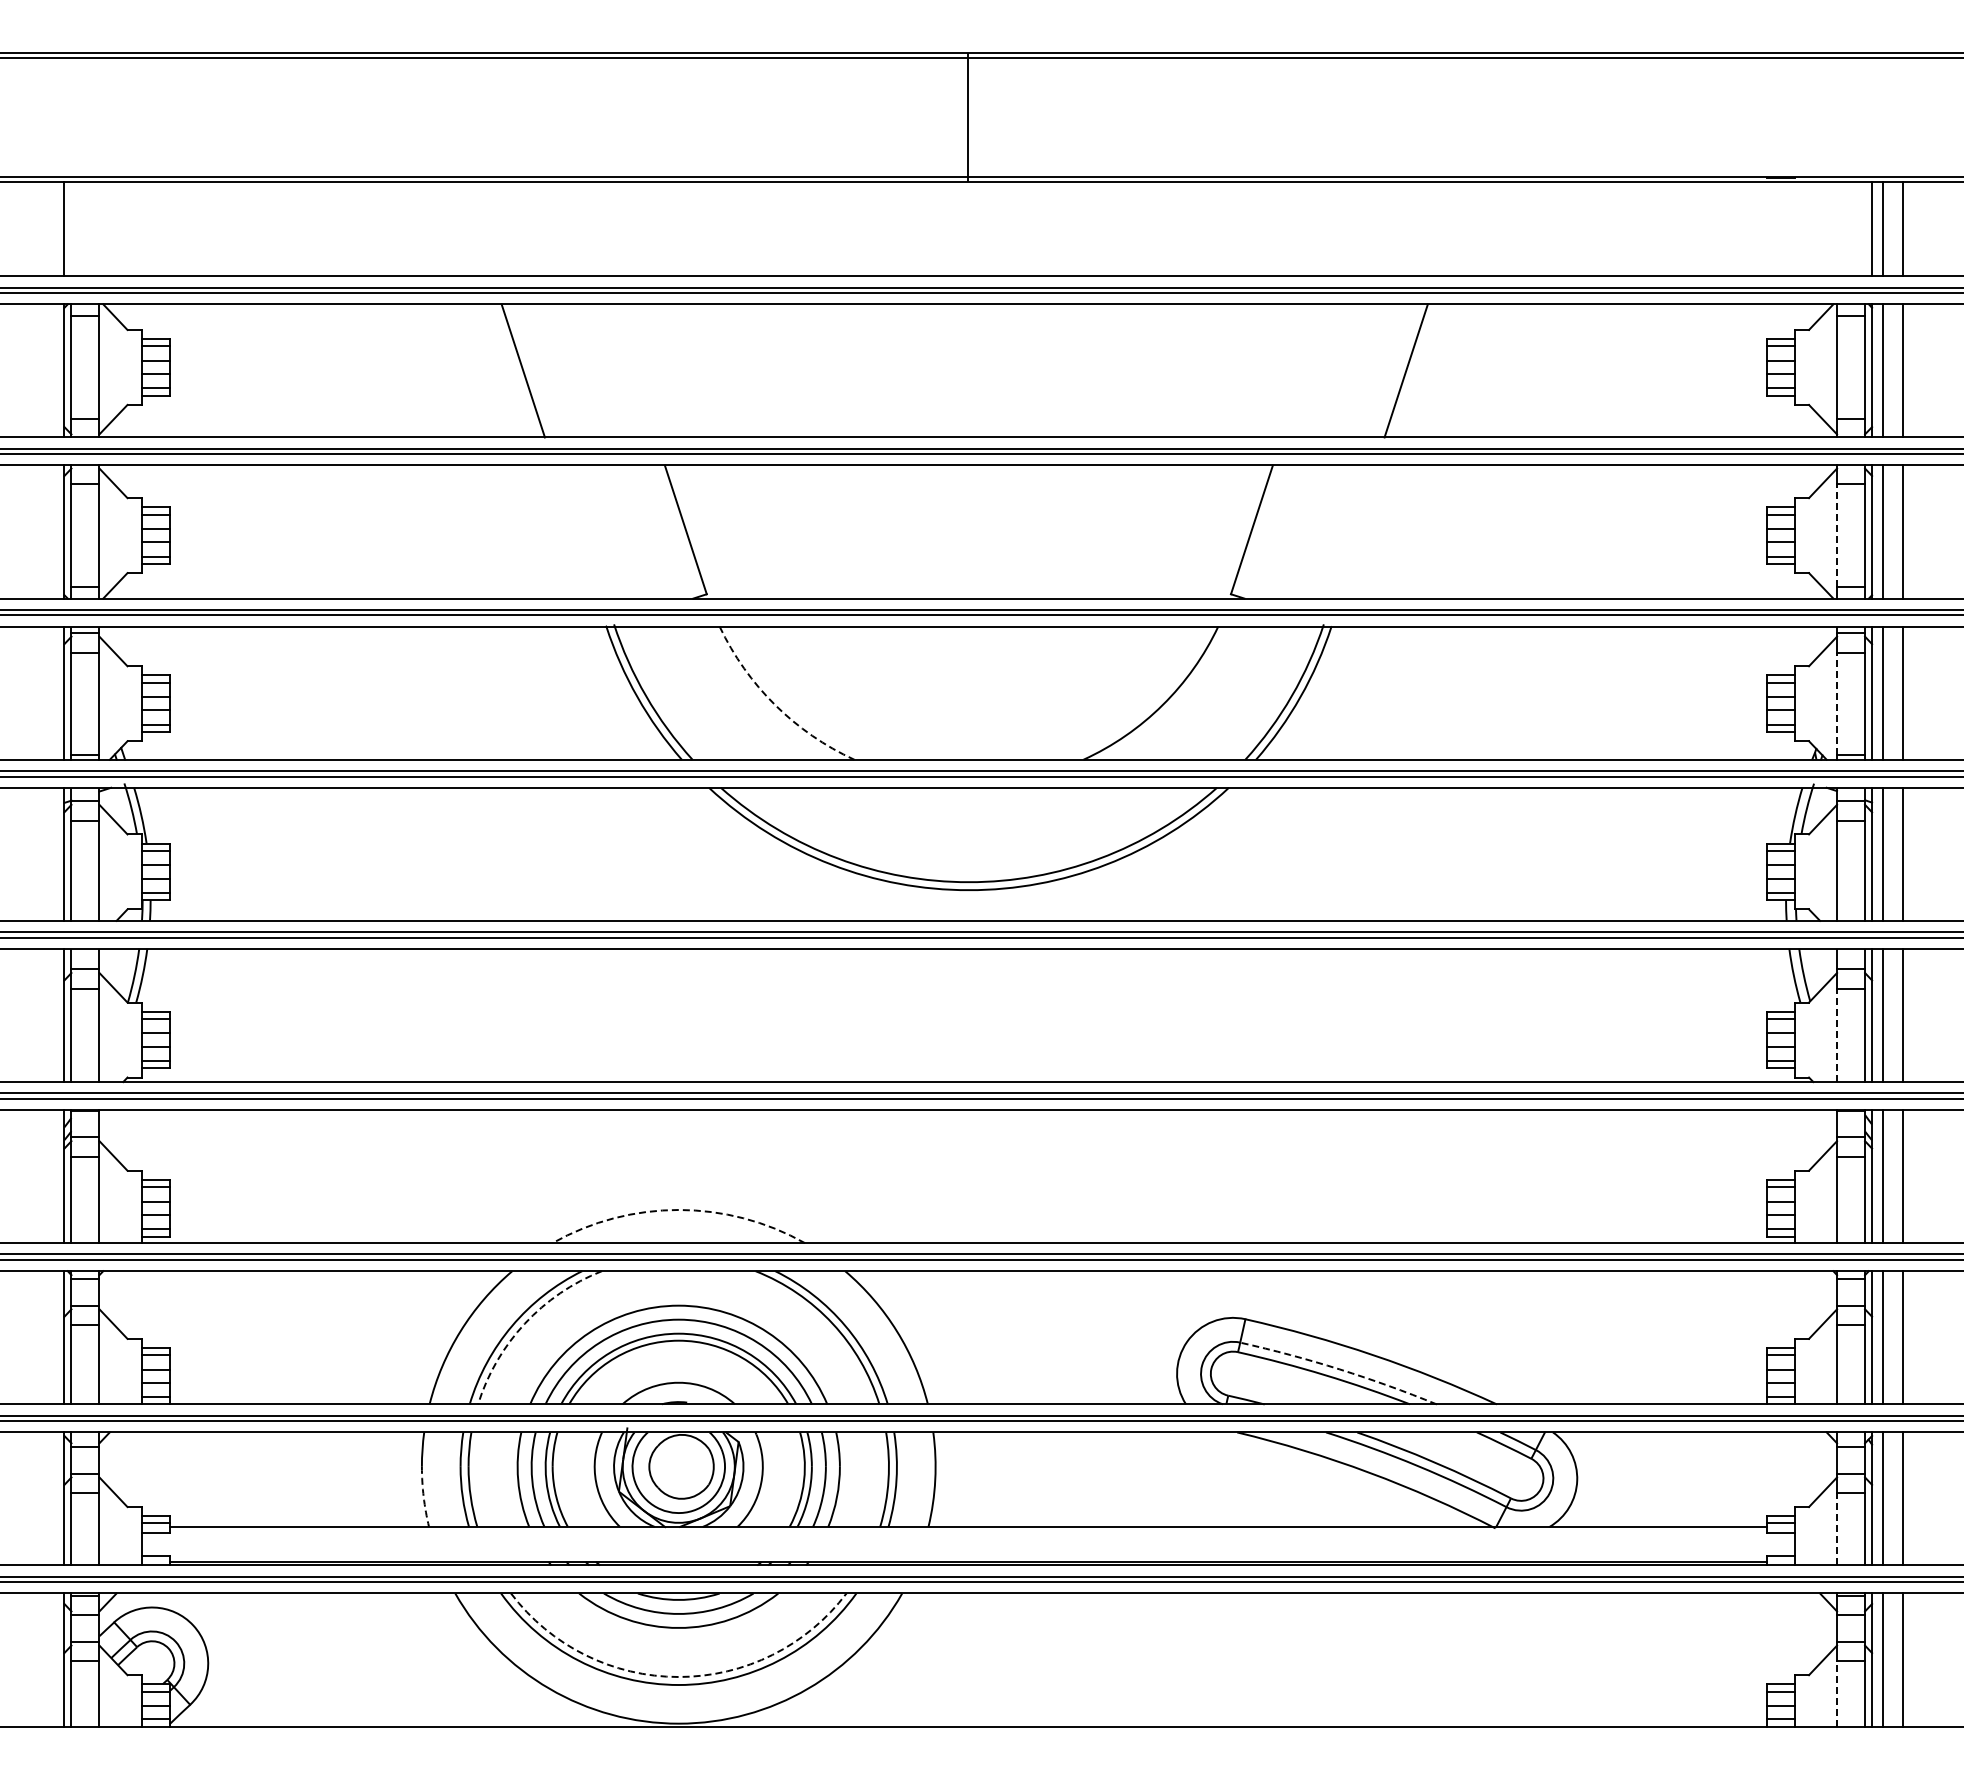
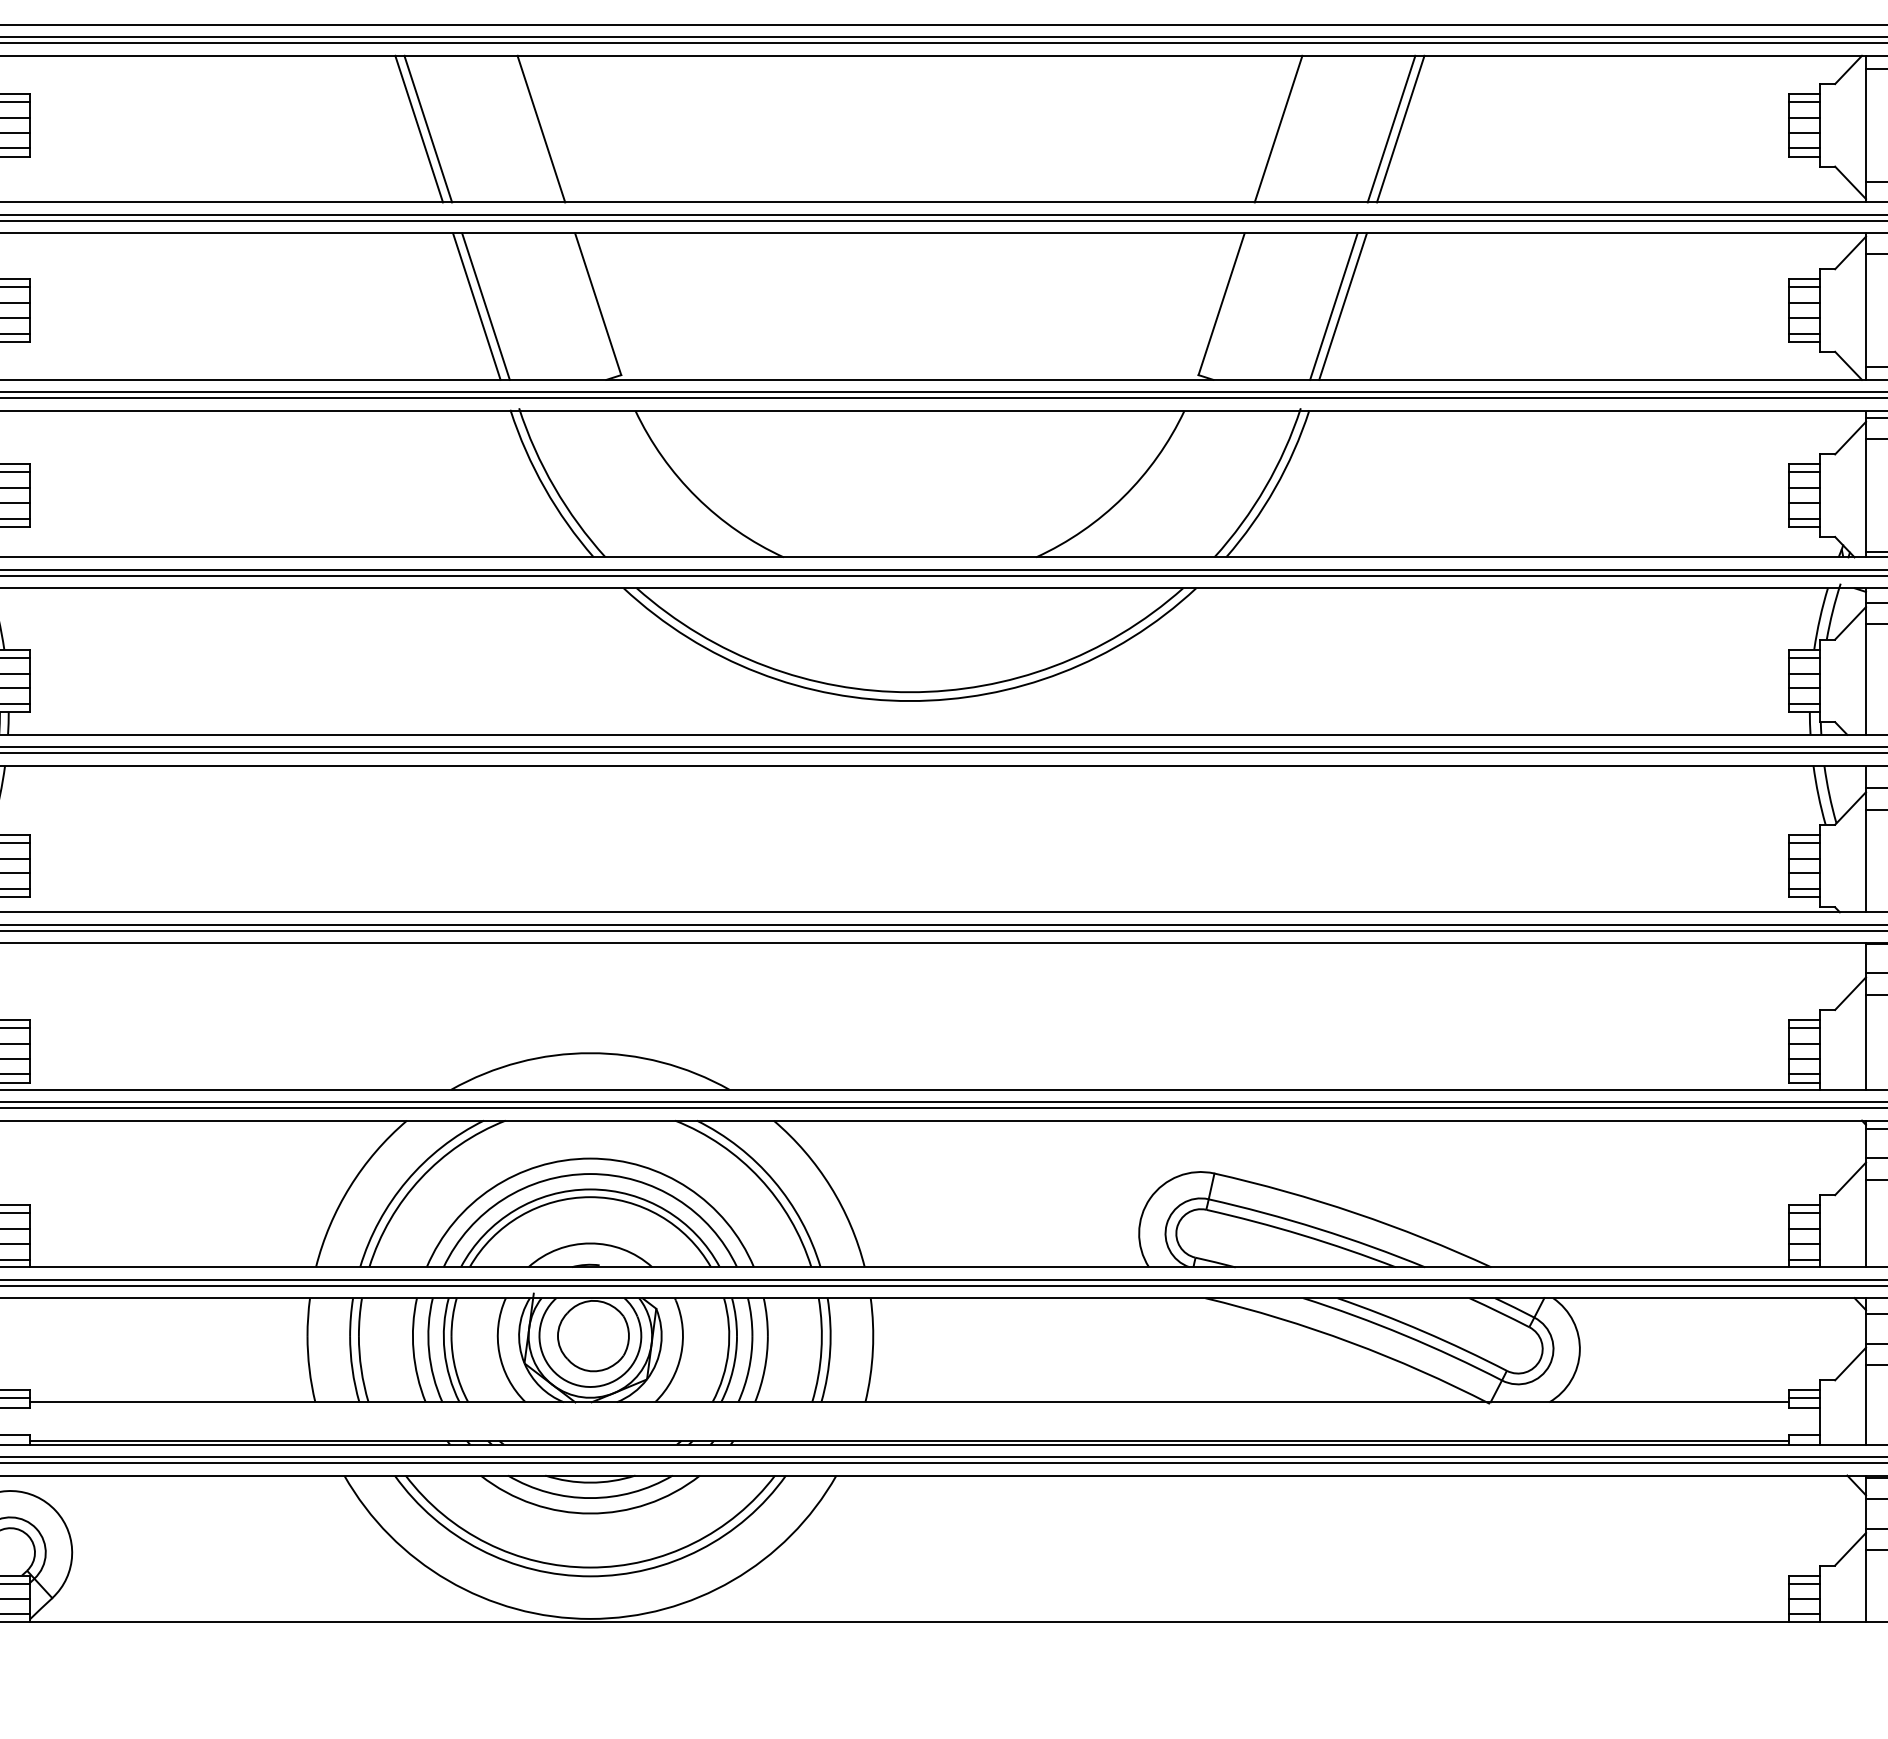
line: (531, 370) -> (428, 128), added
line: (633, 370) -> (540, 128), added
line: (1303, 370) -> (1278, 128), added
line: (1414, 370) -> (1400, 128), added
line: (575, 531) -> (476, 305), added
line: (583, 531) -> (485, 305), added
line: (1353, 531) -> (1333, 305), added
line: (1361, 531) -> (1342, 305), added
line: (1837, 535) -> (1866, 310), dashed -> solid
line: (1837, 703) -> (1866, 495), dashed -> solid
arc: (775, 705) -> (696, 497), dashed -> solid
line: (1837, 1035) -> (1866, 861), dashed -> solid
arc: (678, 1209) -> (590, 1052), dashed -> solid
arc: (524, 1323) -> (420, 1178), dashed -> solid
arc: (1339, 1369) -> (1318, 1228), dashed -> solid
arc: (423, 1497) -> (309, 1369), dashed -> solid
line: (1837, 1528) -> (1866, 1403), dashed -> solid
arc: (678, 1677) -> (590, 1568), dashed -> solid
line: (1837, 1694) -> (1866, 1586), dashed -> solid

